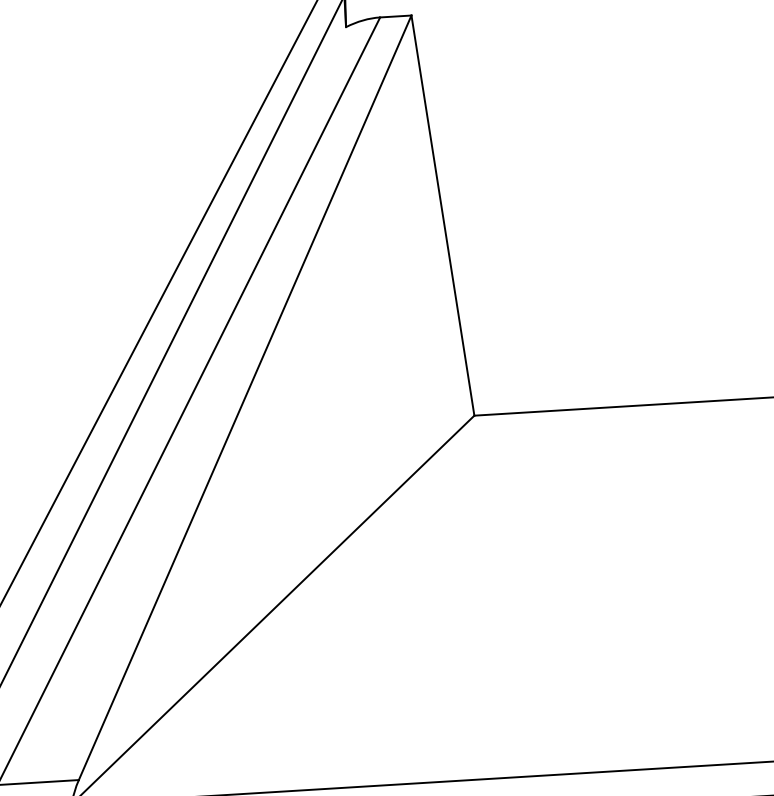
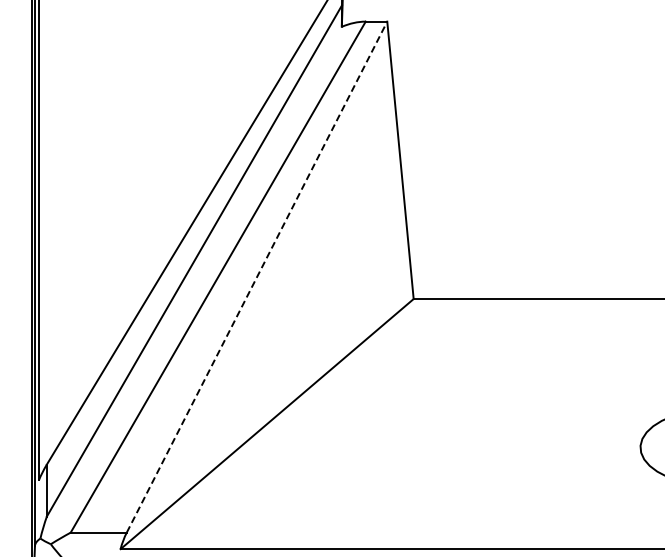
line: (245, 398) -> (257, 277), solid -> dashed

